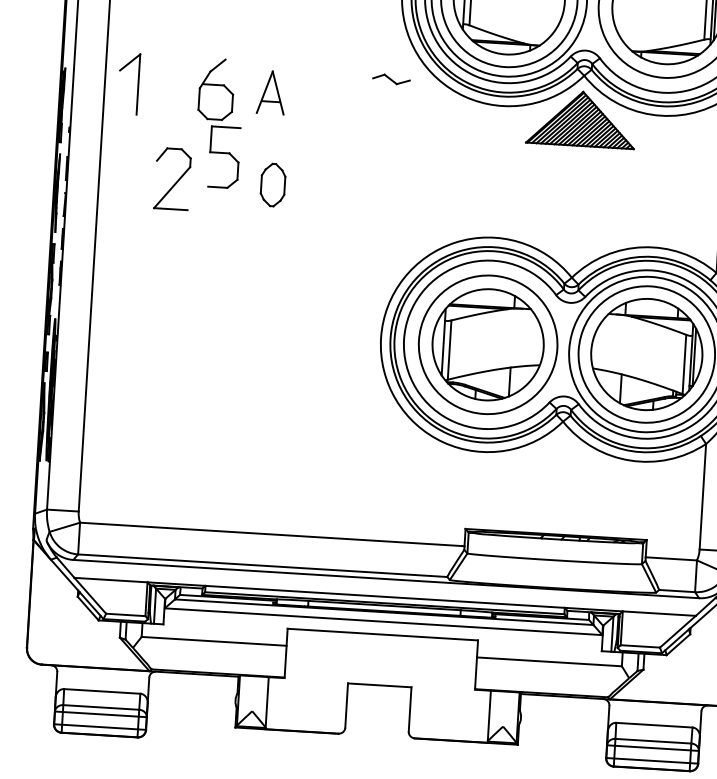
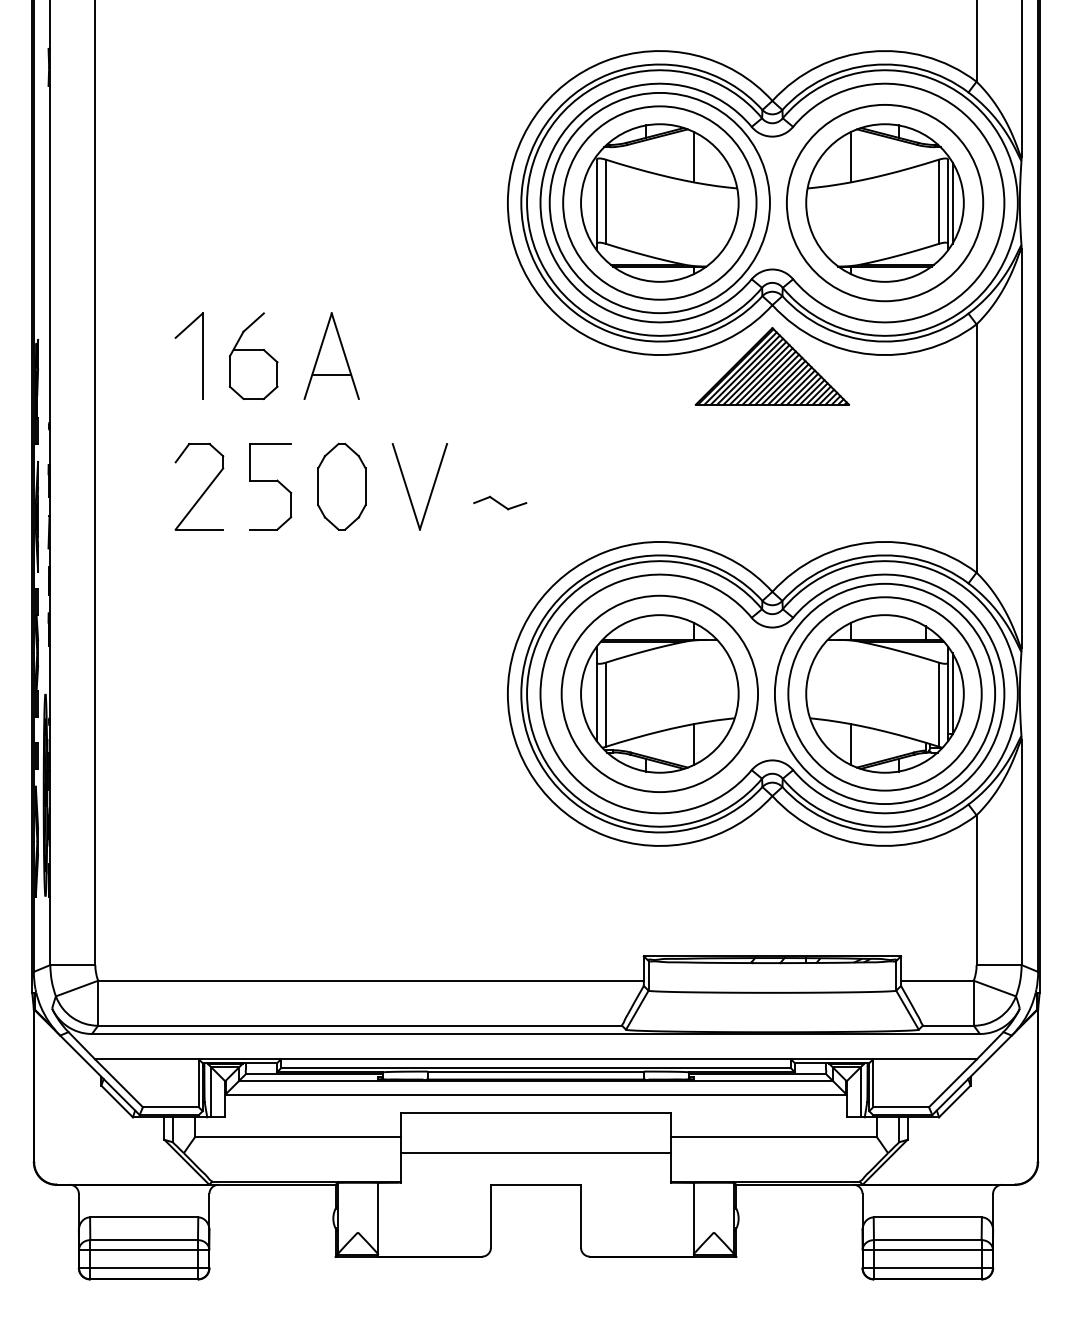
part: (391, 79) -> (500, 502), moved
part: (138, 84) -> (202, 355), moved
part: (271, 92) -> (331, 355), size x1.43
part: (224, 157) -> (270, 486), moved
part: (272, 184) -> (341, 486), size x1.43
part: (319, 189) -> (408, 489), added
line: (380, 663) -> (535, 1153), added

